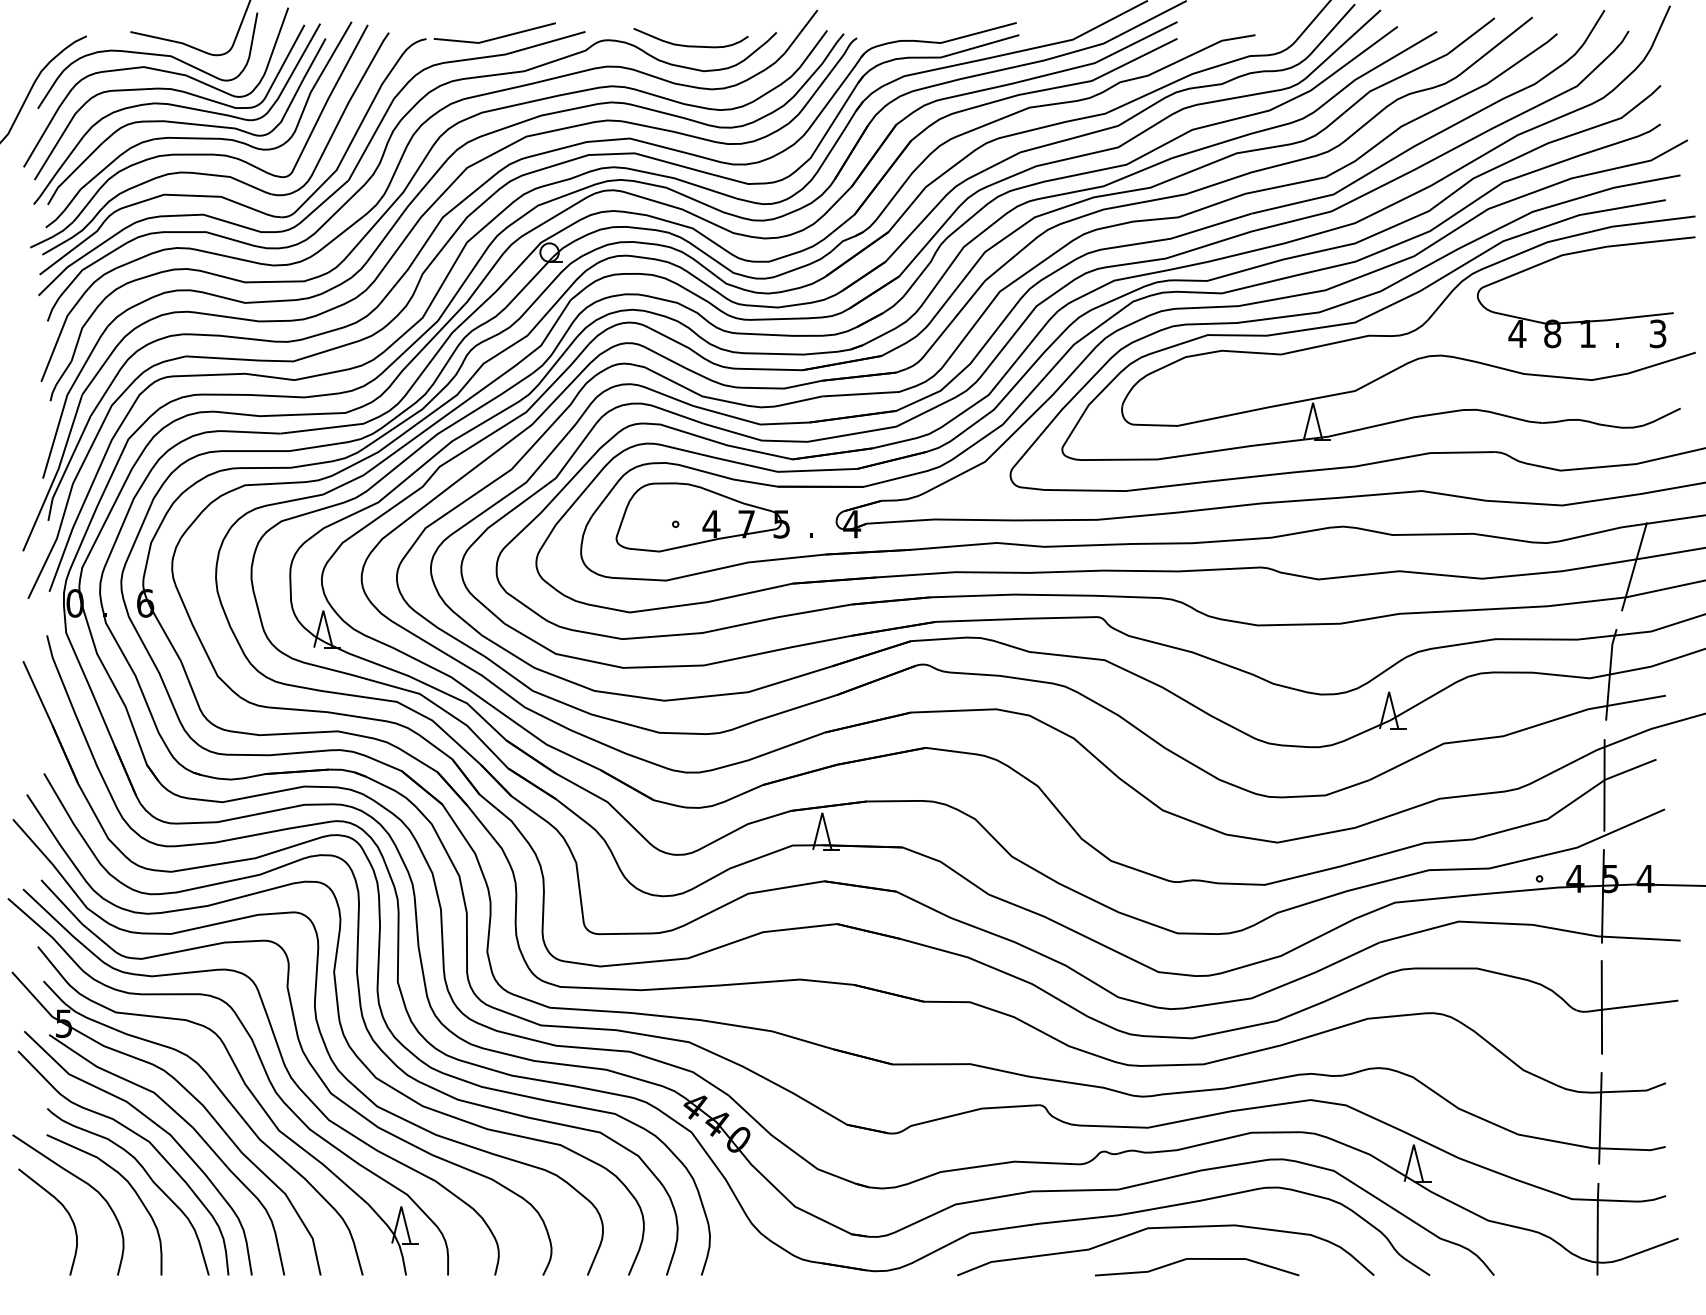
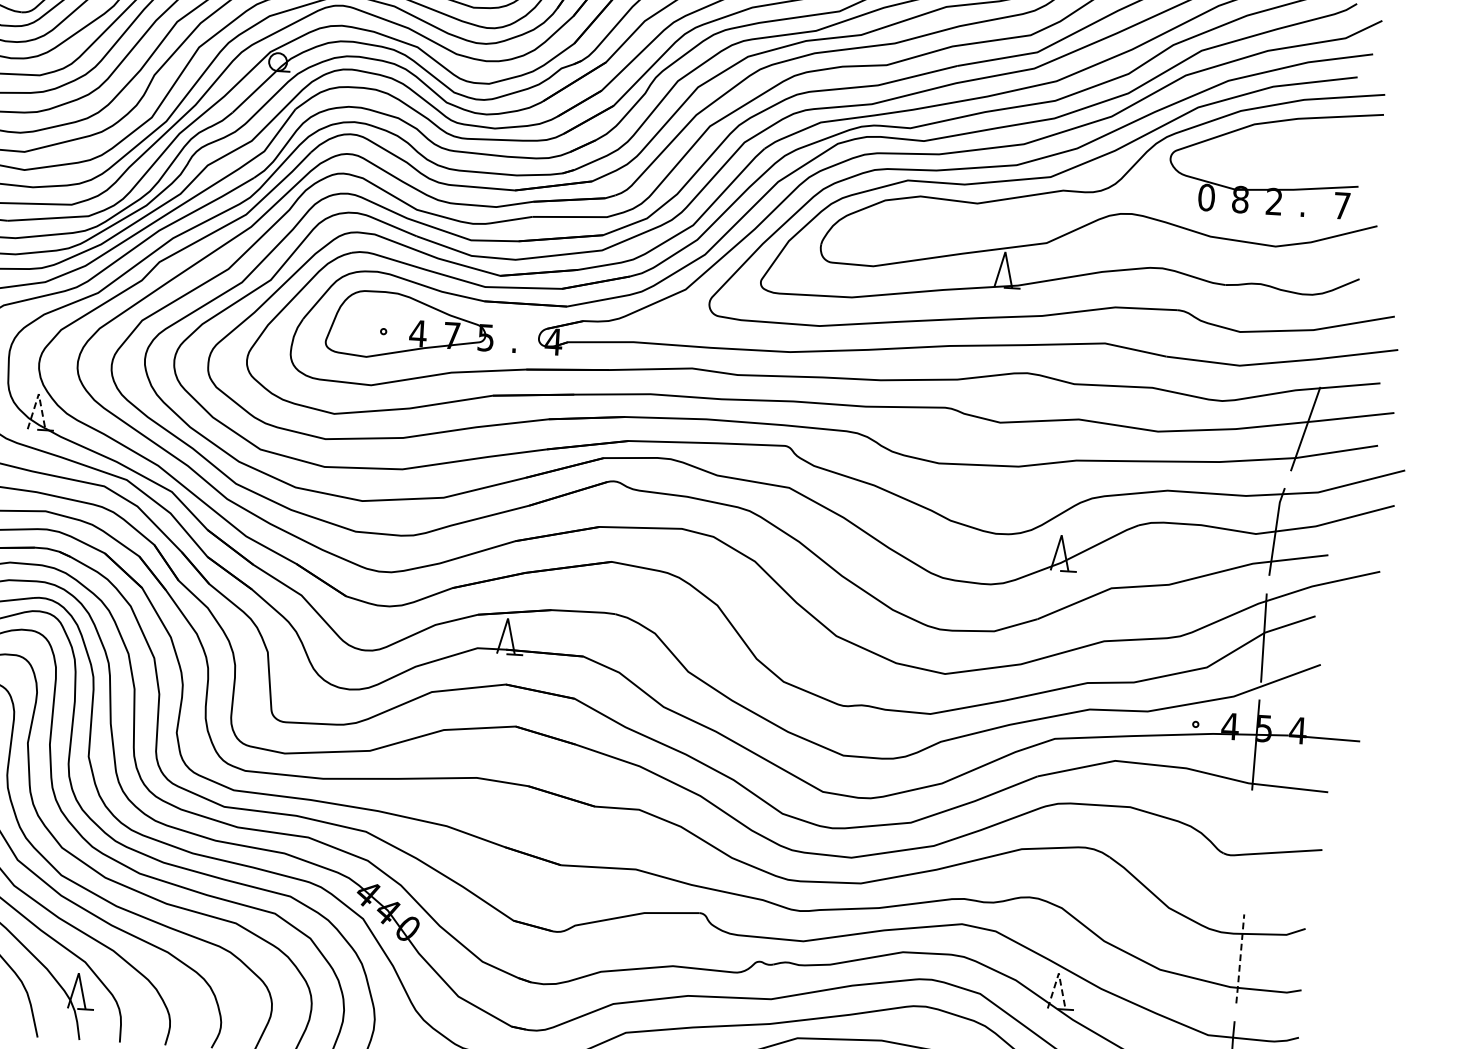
text: (1517, 333) -> (1206, 197), 4 -> 0
text: (1587, 333) -> (1274, 201), 1 -> 2
text: (1657, 333) -> (1341, 205), 3 -> 7
line: (323, 610) -> (38, 393), solid -> dashed
line: (1601, 1007) -> (1247, 852), removed
line: (1600, 1118) -> (1240, 959), solid -> dashed
line: (1413, 1144) -> (1058, 973), solid -> dashed

